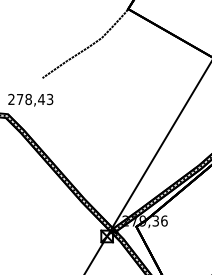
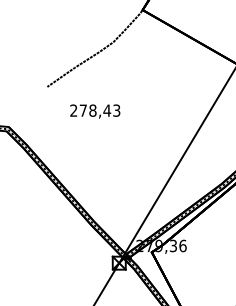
text: (30, 100) -> (95, 111), moved

